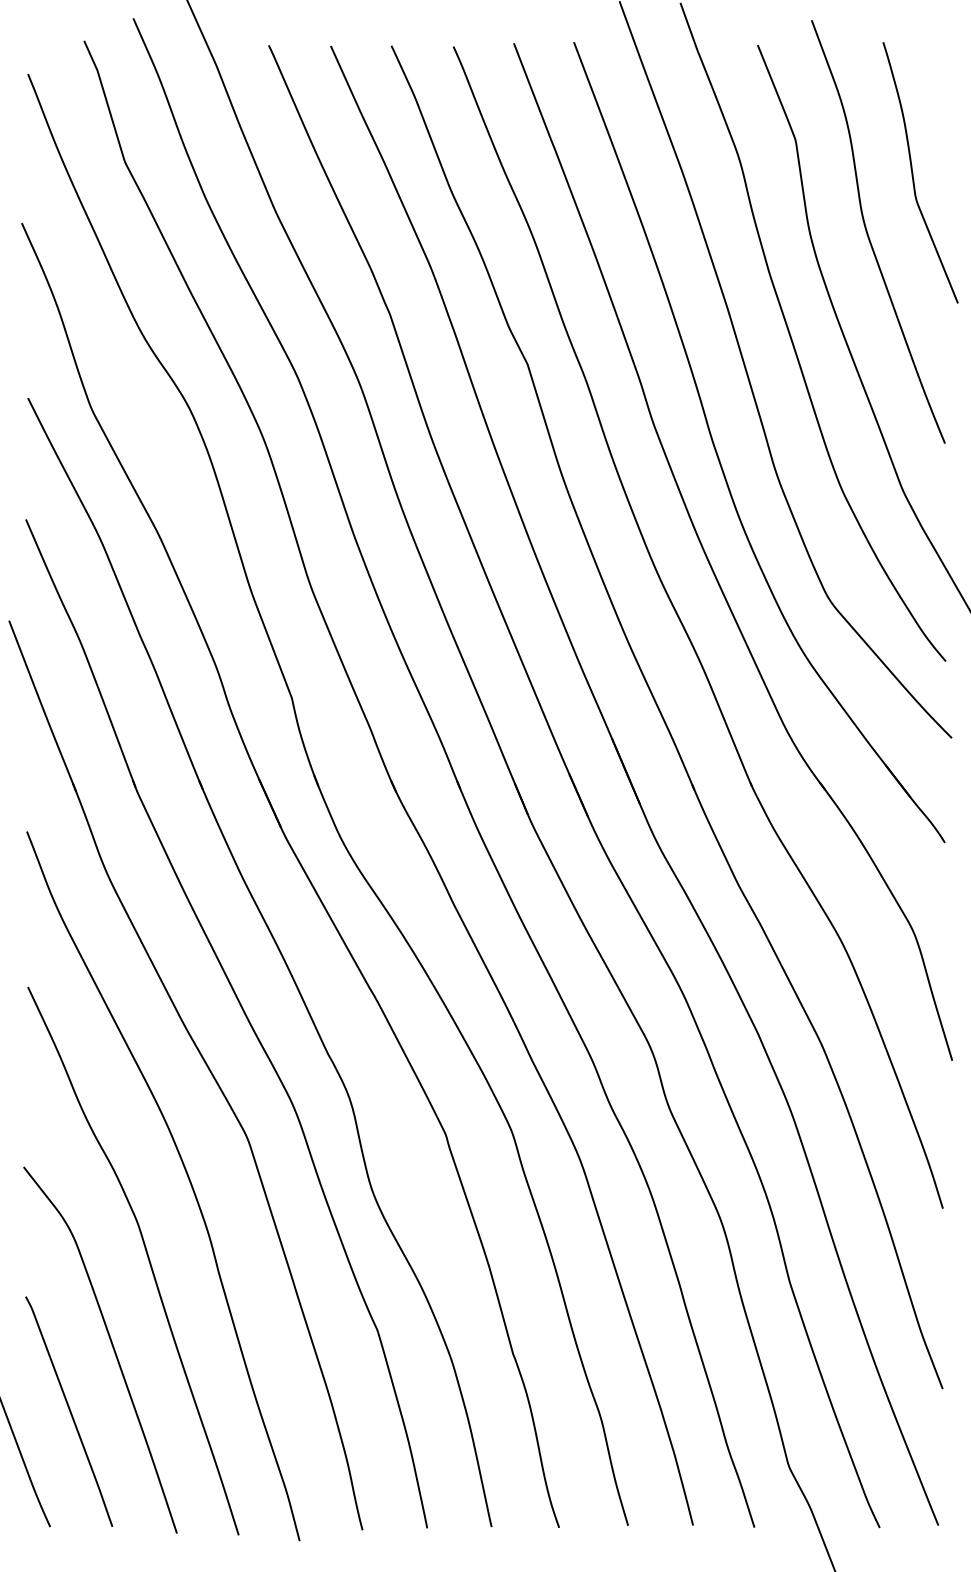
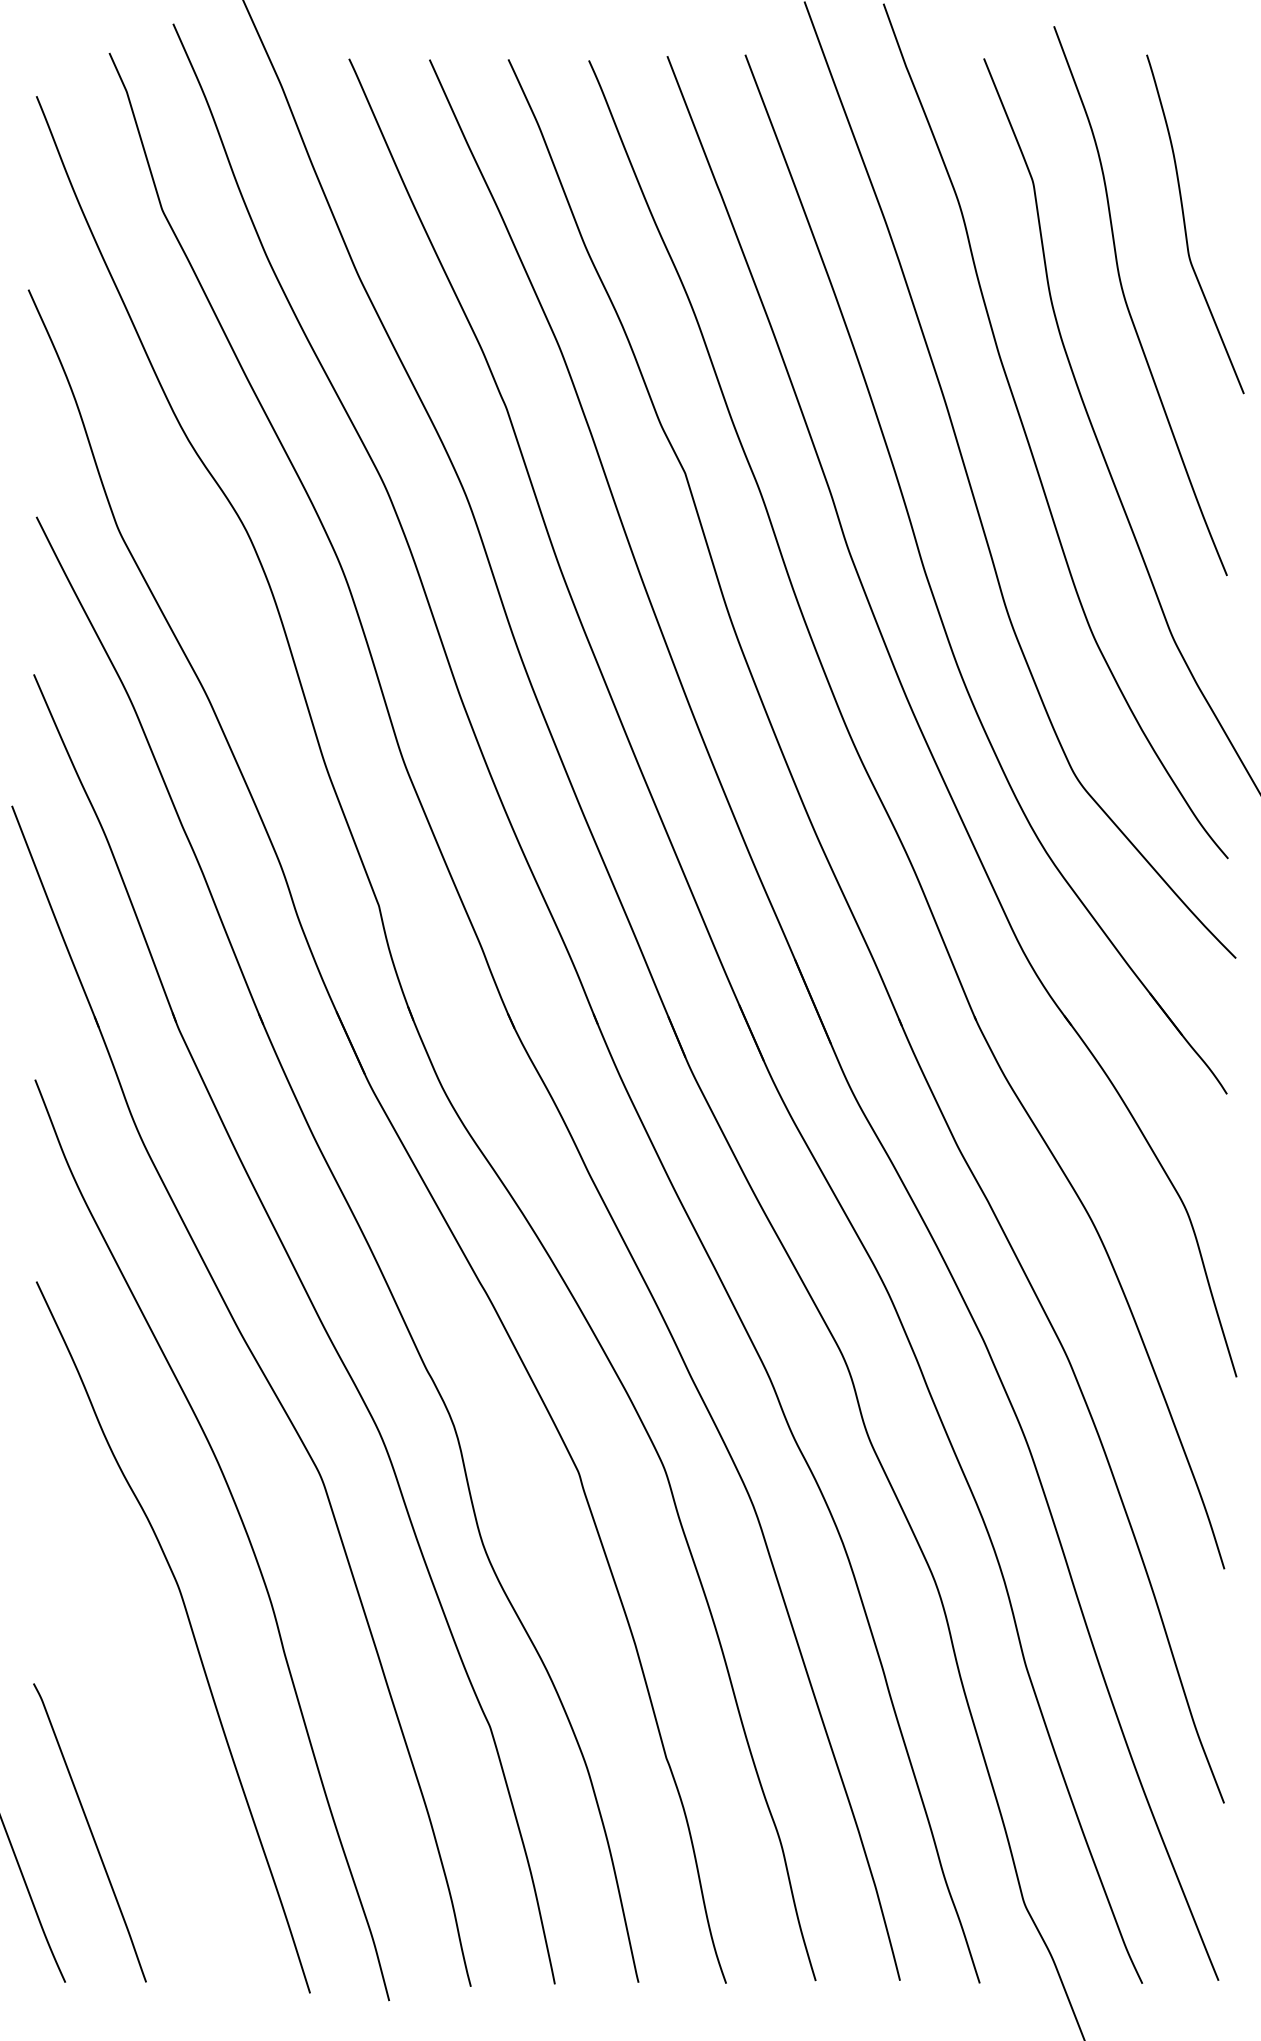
curve: (111, 1345) -> (145, 1747), removed

